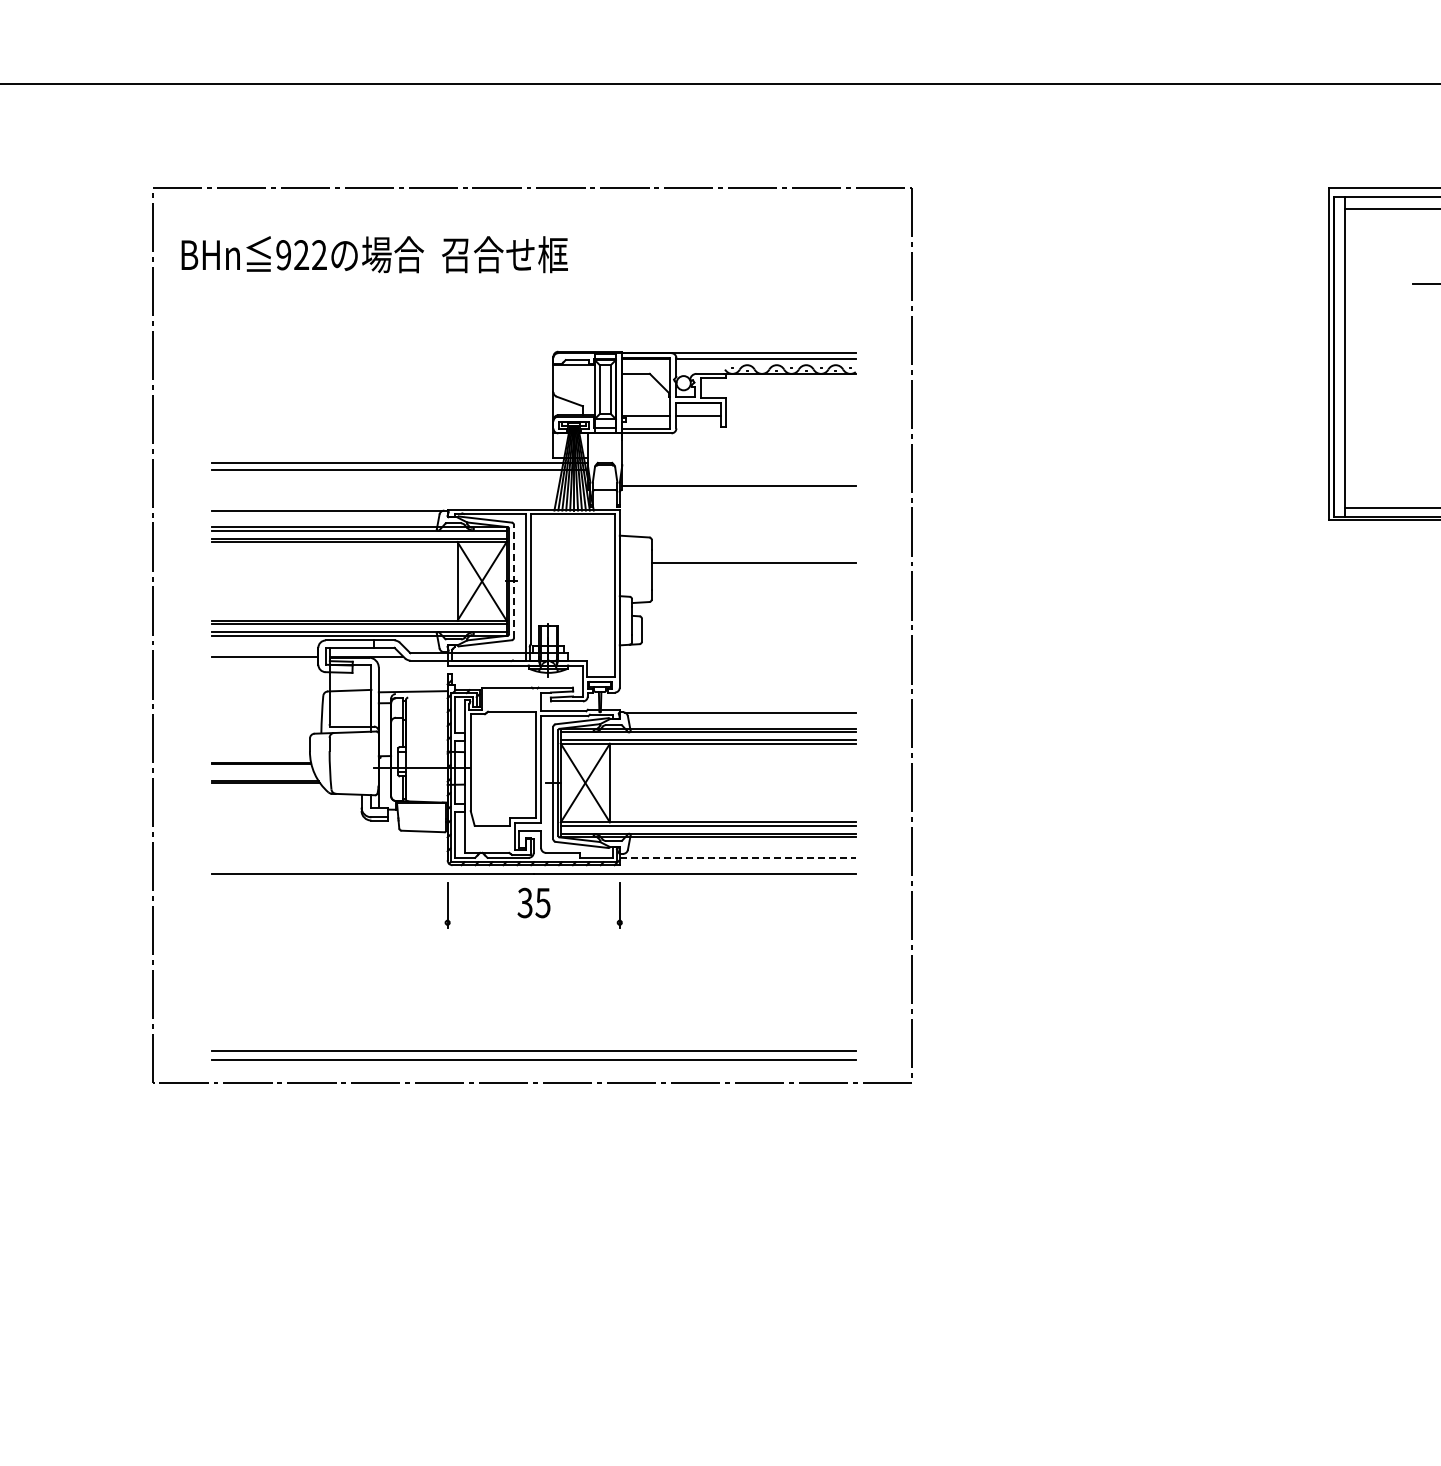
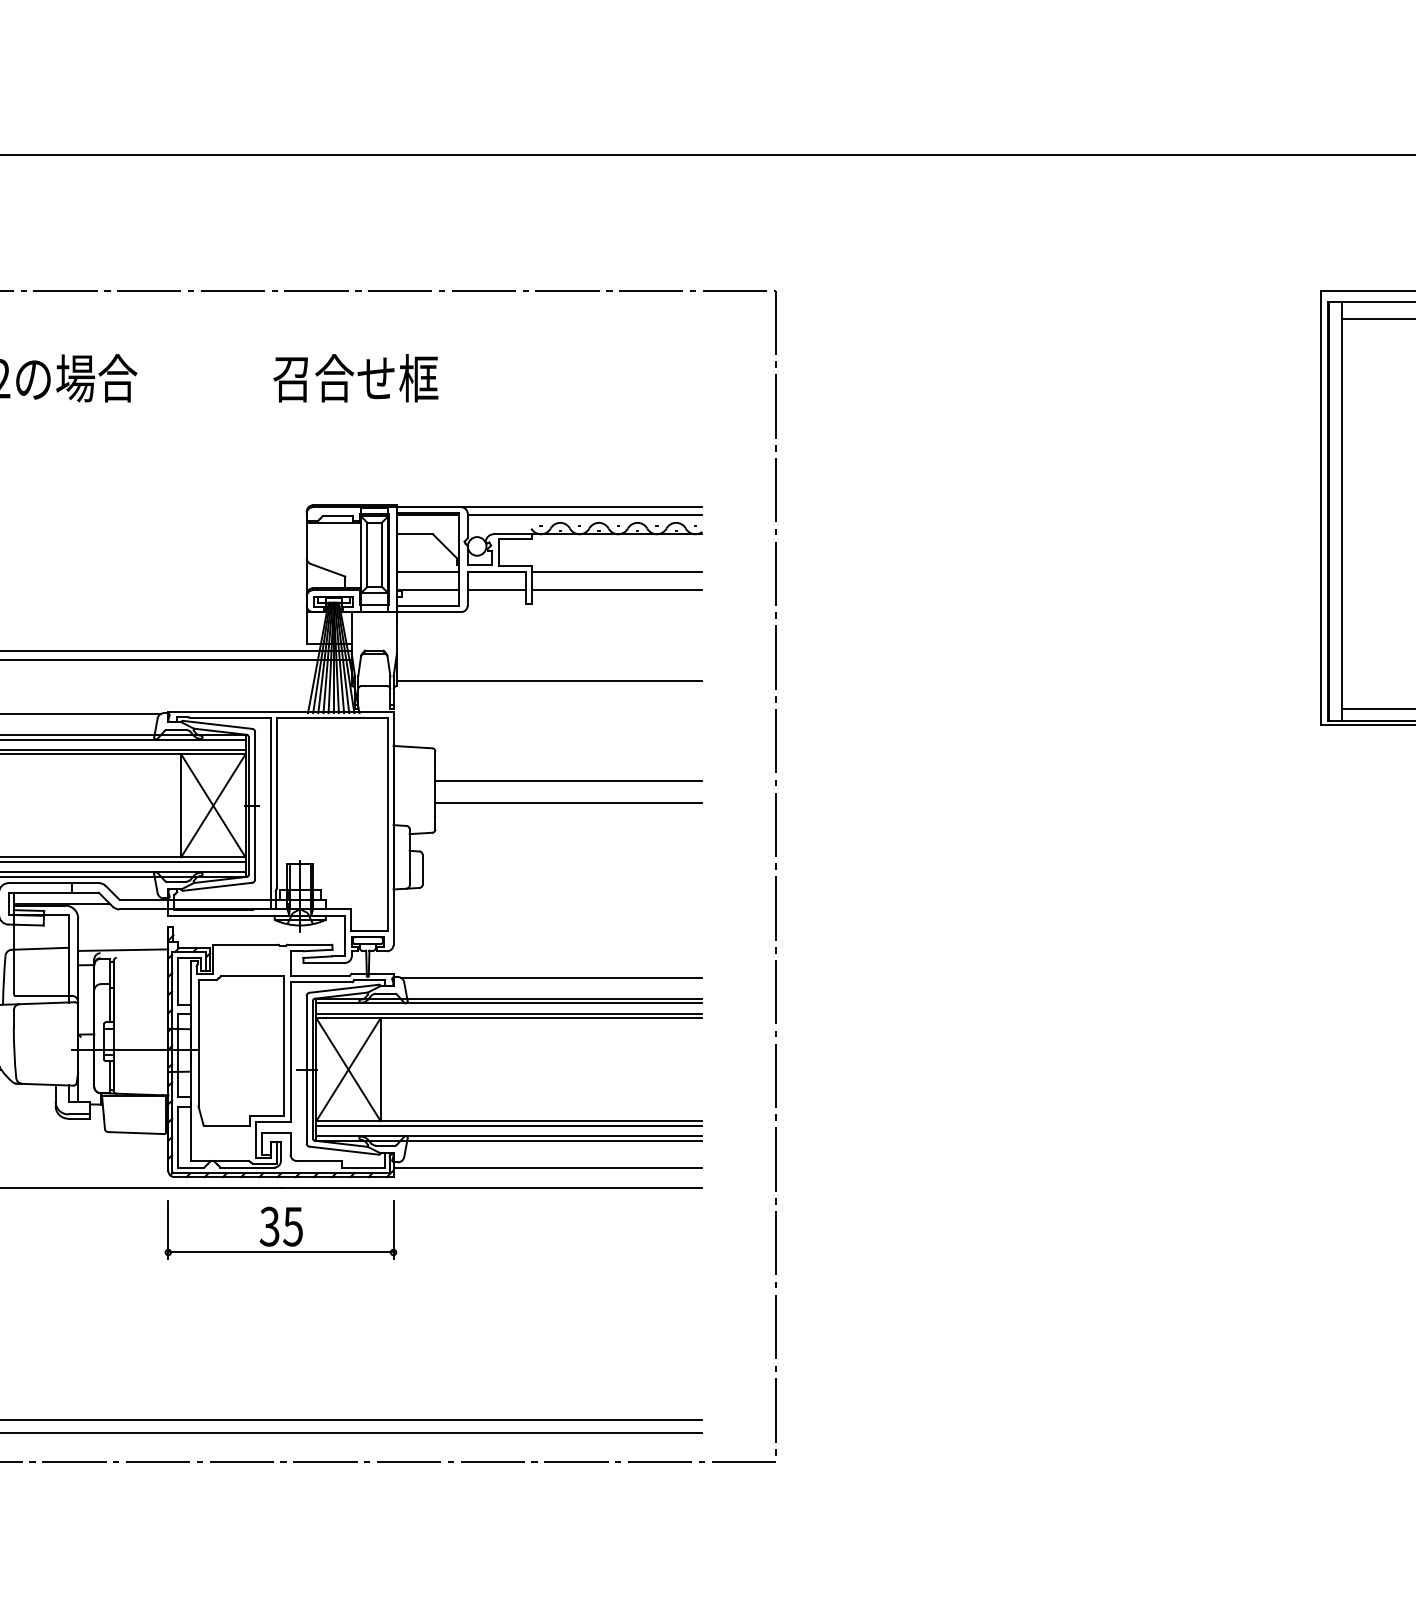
text: (504, 254) -> (355, 378), moved
line: (646, 402) -> (428, 571), added
line: (790, 402) -> (616, 571), added
line: (790, 416) -> (616, 589), added
line: (753, 579) -> (568, 803), added
line: (514, 580) -> (255, 804), dashed -> solid
line: (737, 858) -> (547, 1168), dashed -> solid
line: (533, 922) -> (280, 1252), added

